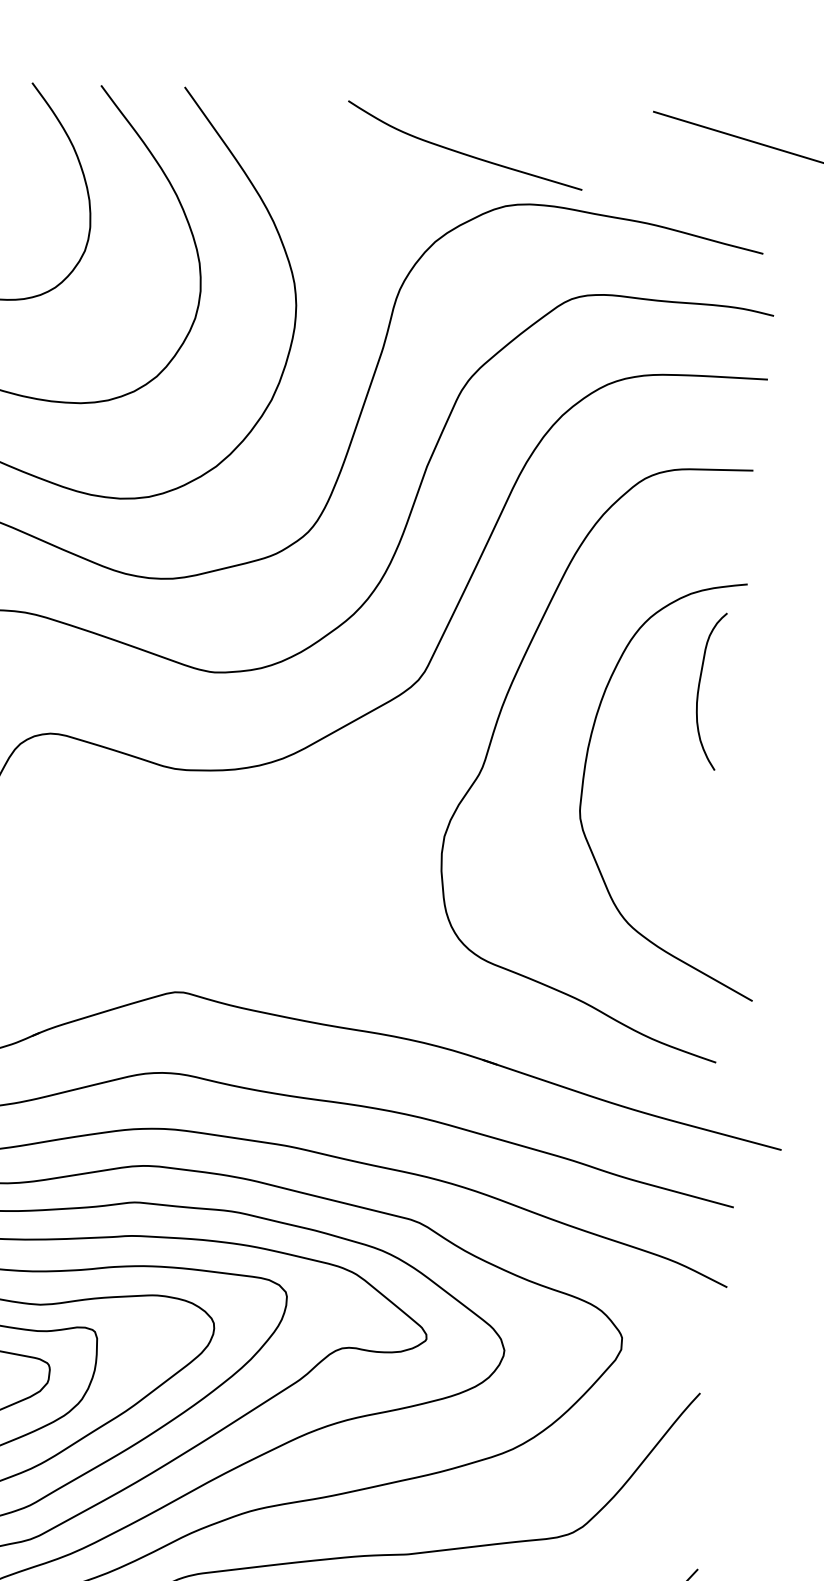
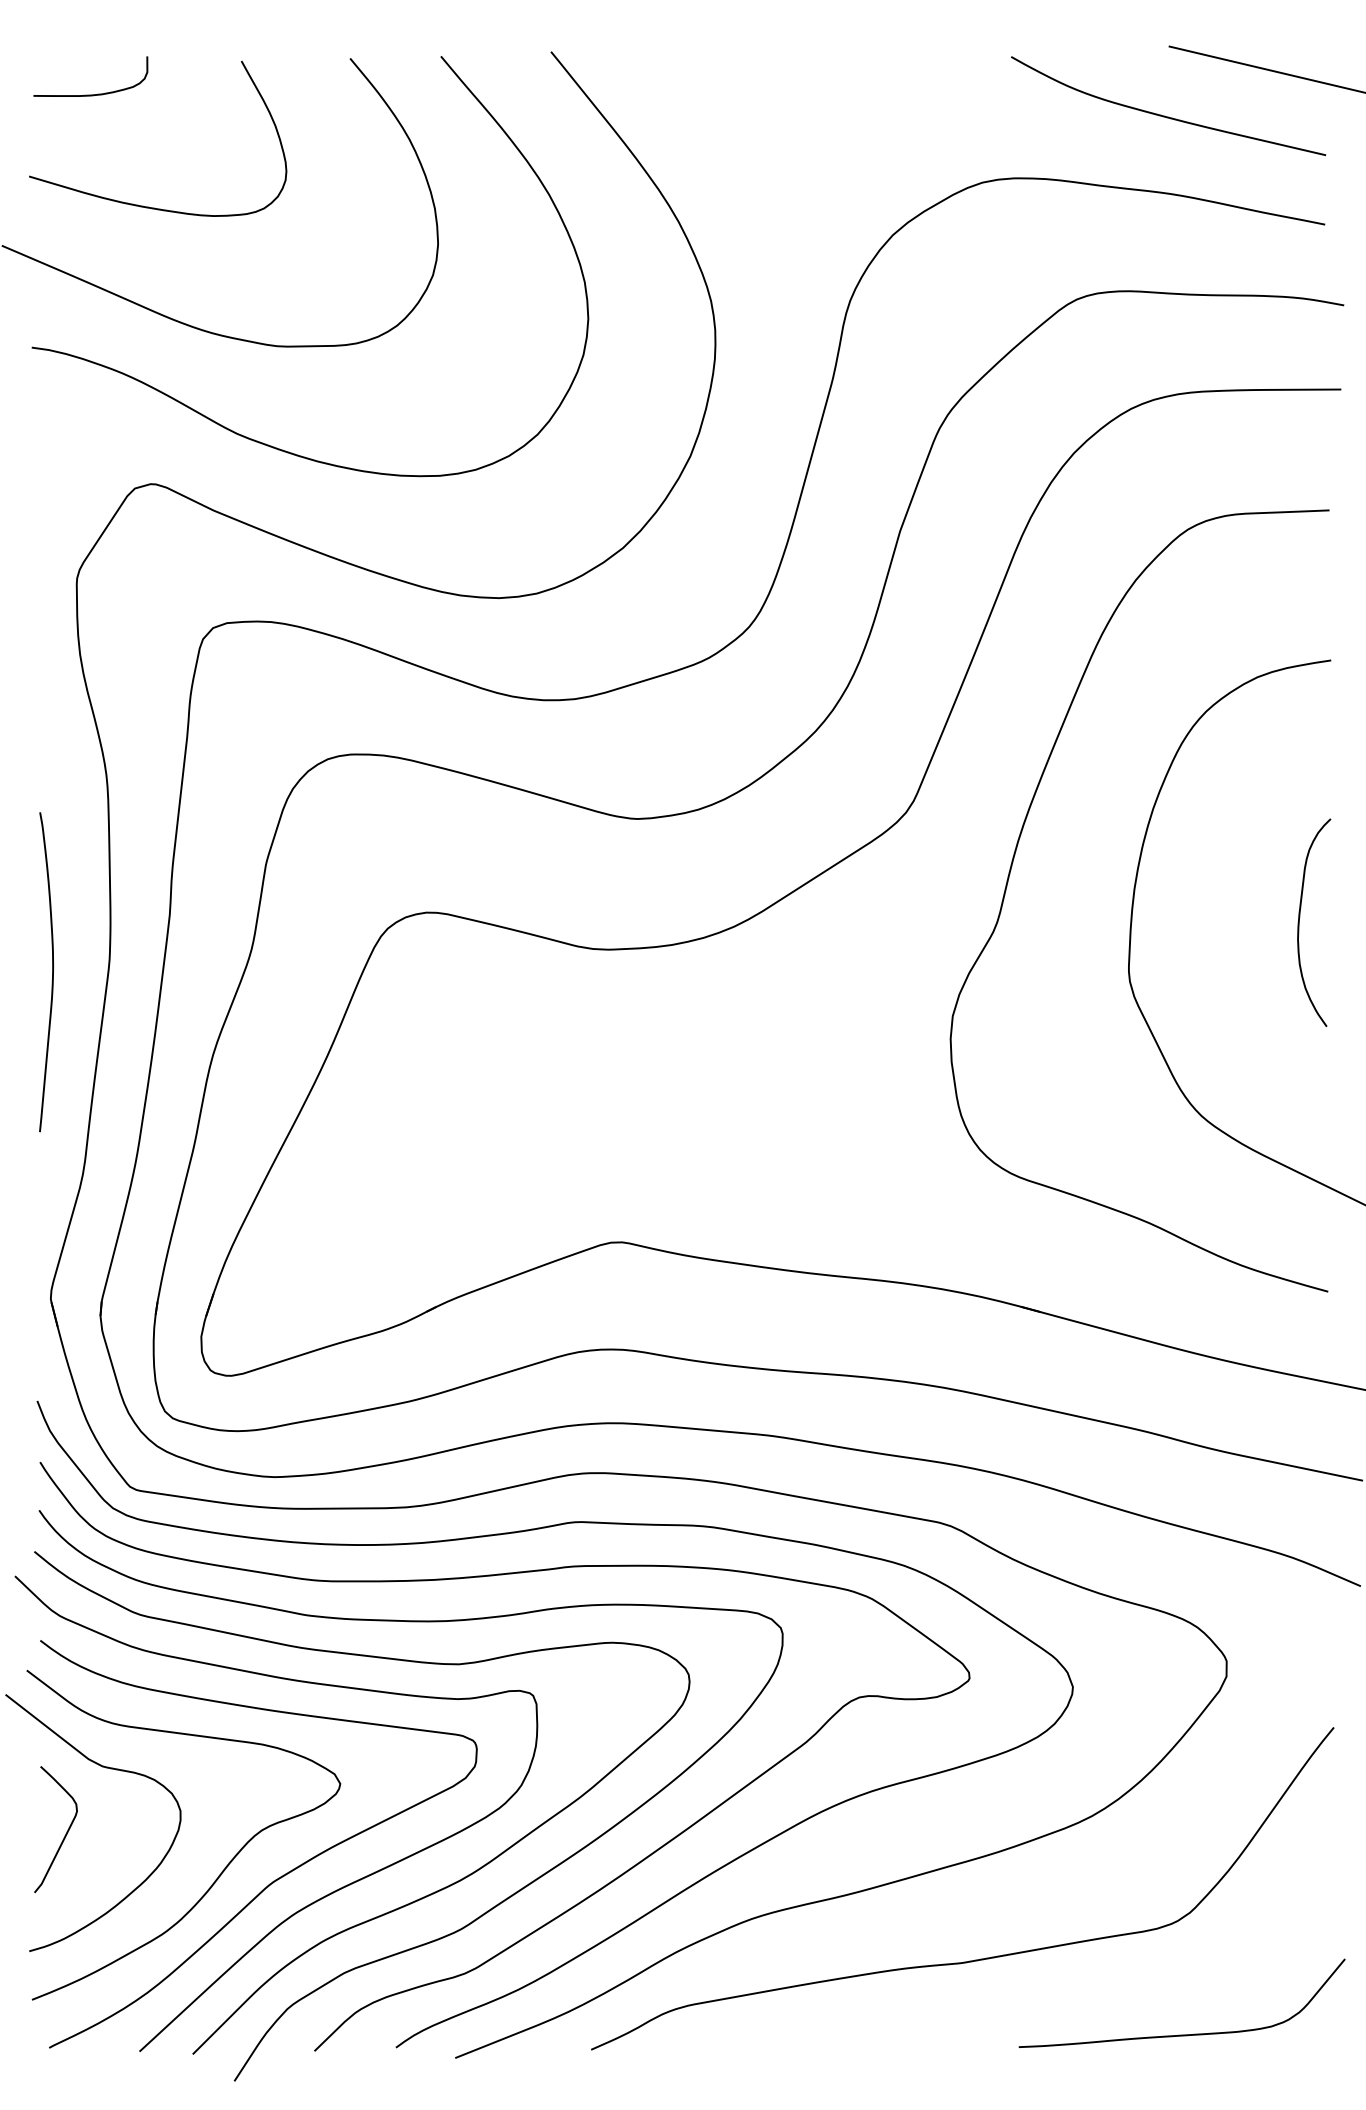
curve: (461, 152) -> (1164, 115), moved
curve: (699, 686) -> (1300, 917), moved

